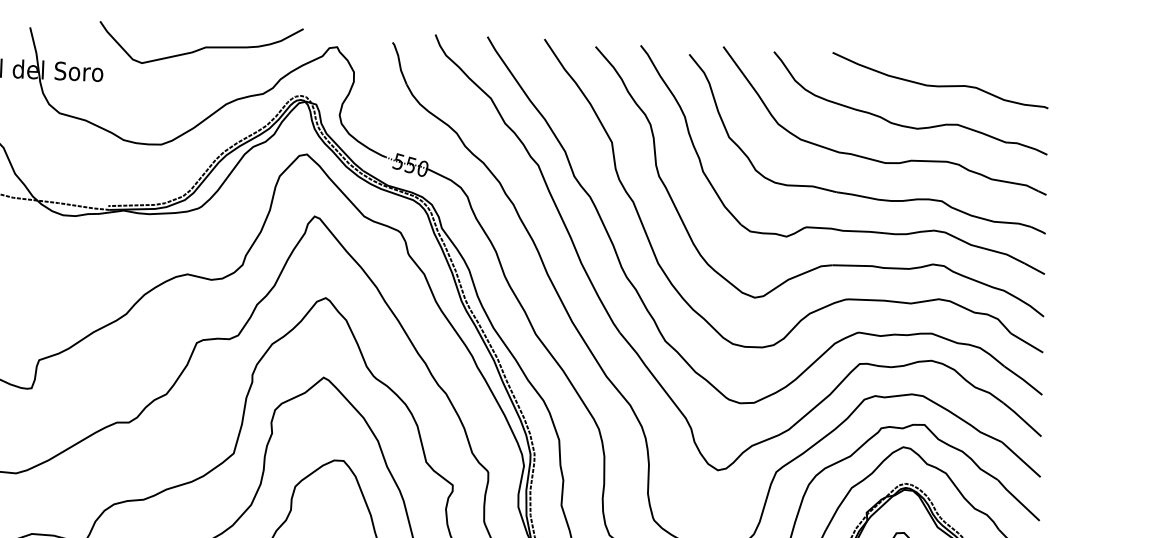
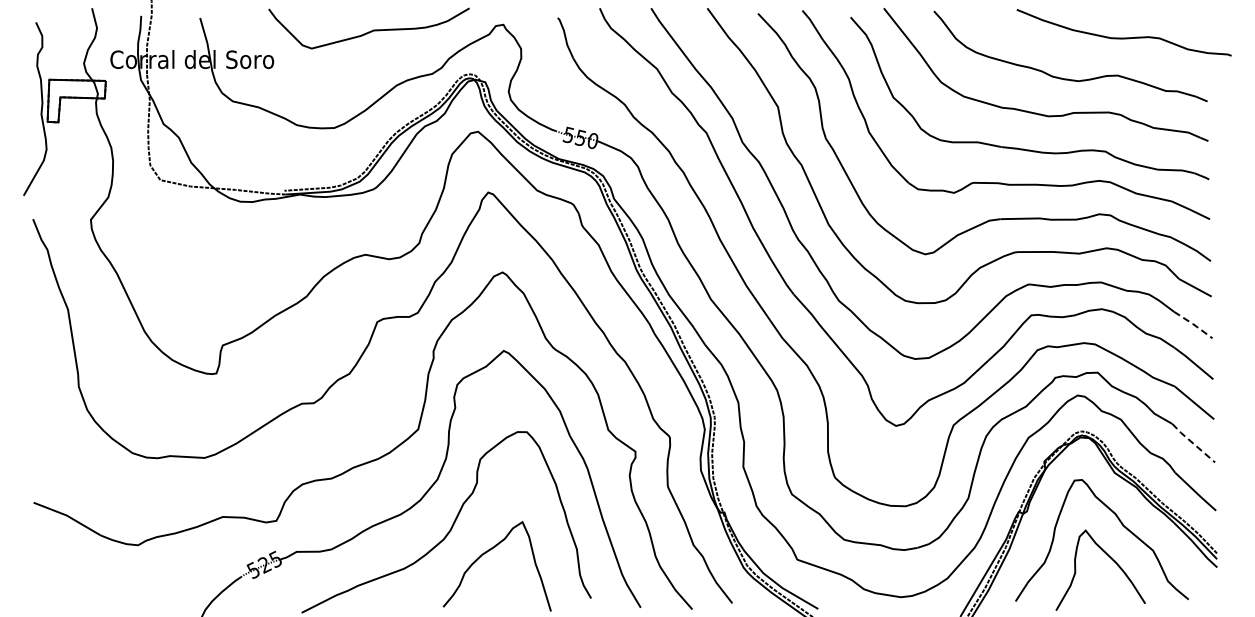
curve: (939, 85) -> (1123, 37), moved
line: (1023, 380) -> (1193, 324), solid -> dashed
line: (1017, 500) -> (1192, 443), solid -> dashed

